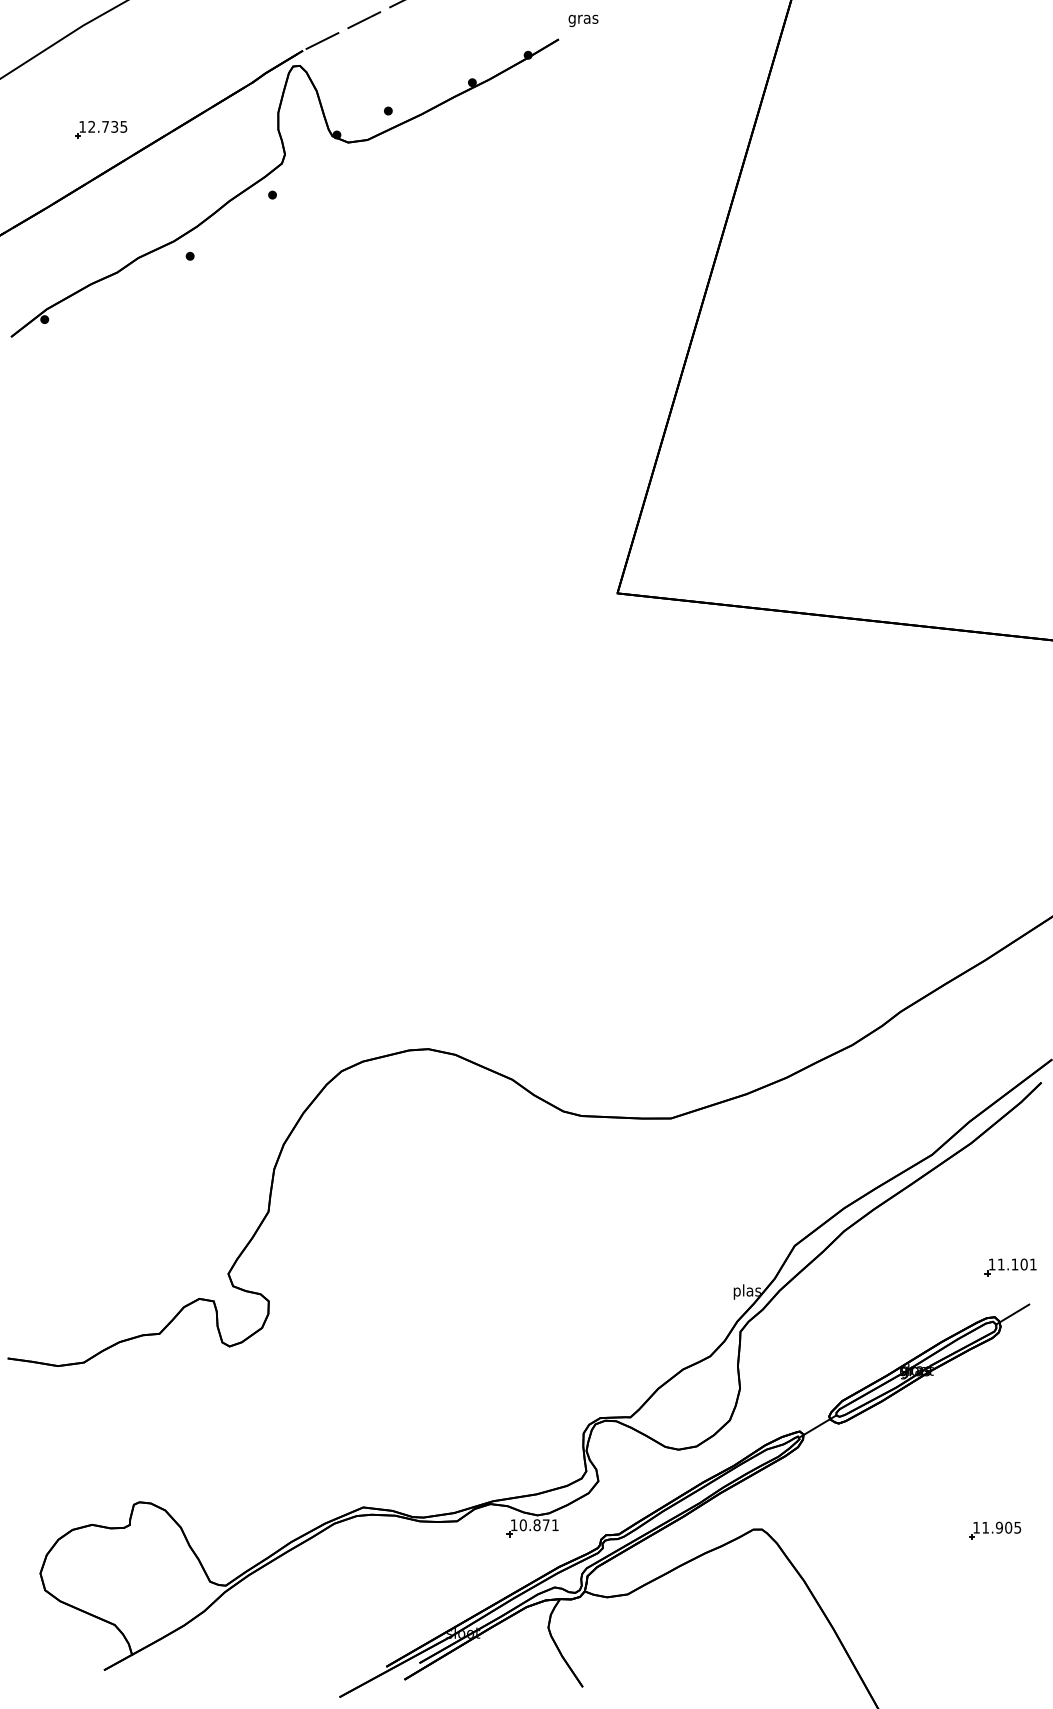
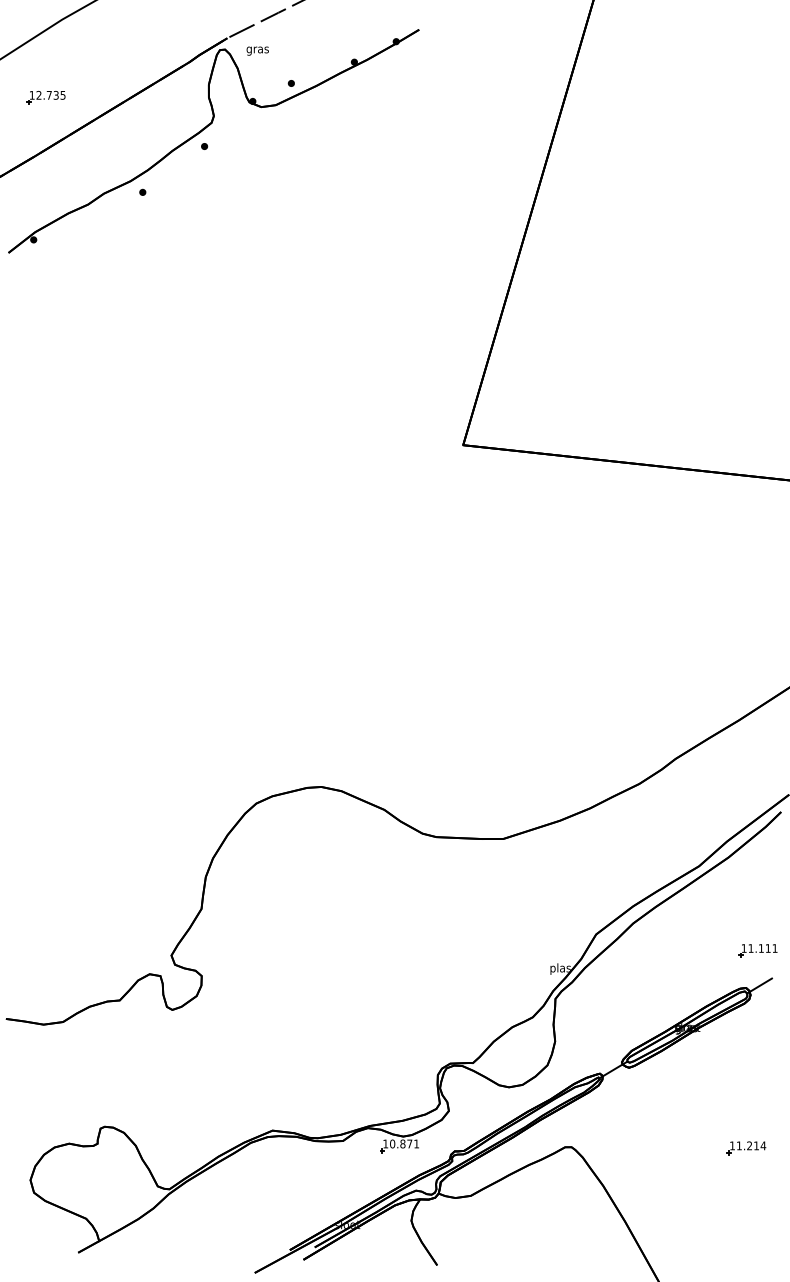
text: (583, 20) -> (257, 50), moved
part: (101, 129) -> (46, 97), moved
text: (1023, 1264) -> (767, 948), 11.101 -> 11.111
text: (1008, 1527) -> (756, 1145), 11.905 -> 11.214

